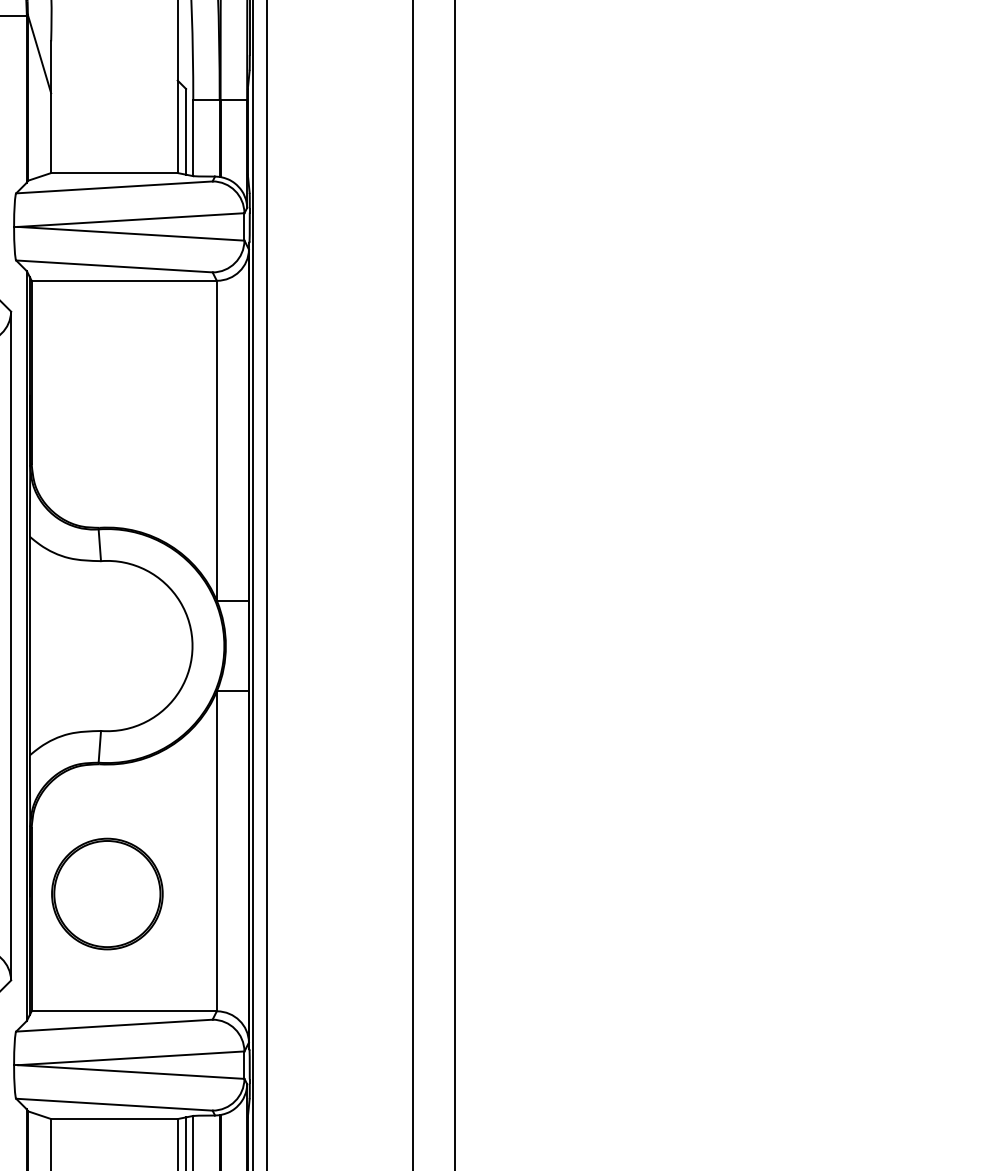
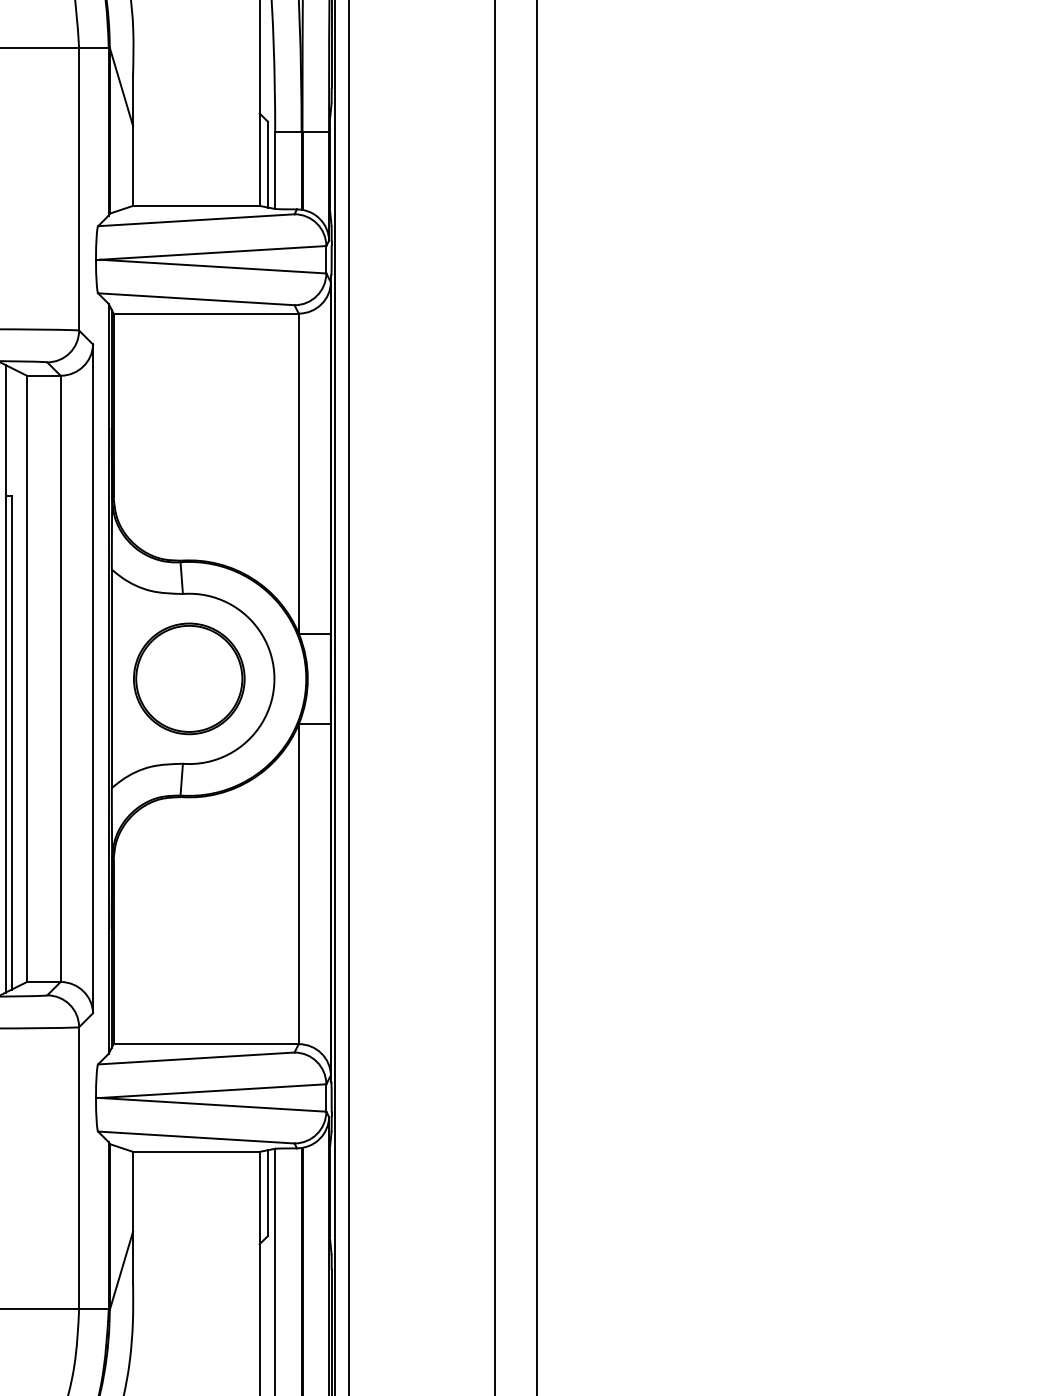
part: (107, 893) -> (189, 678), moved

